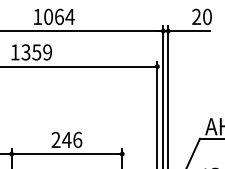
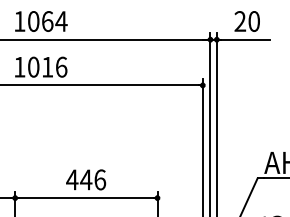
text: (54, 16) -> (41, 21), moved
text: (201, 16) -> (246, 21), moved
text: (36, 51) -> (47, 66), 1359 -> 1016
text: (56, 139) -> (72, 179), 246 -> 446

